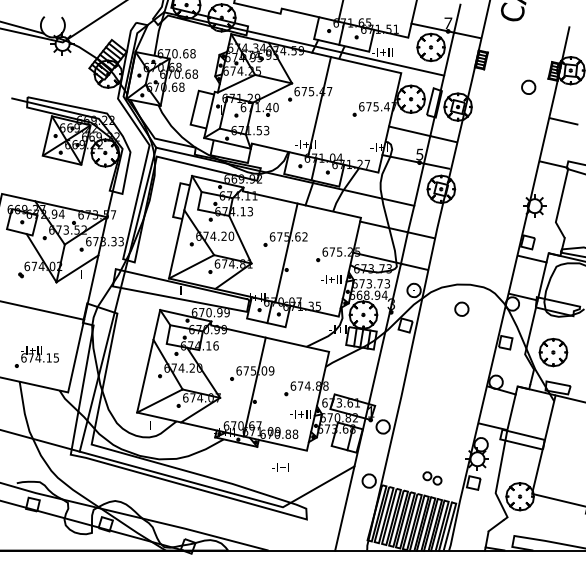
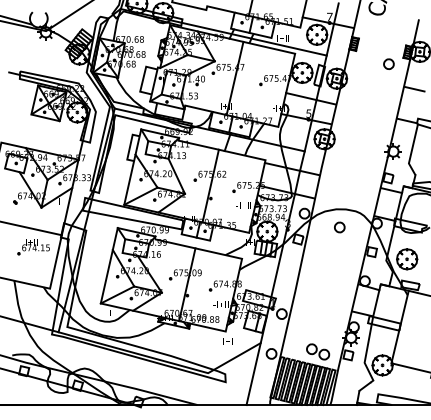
part: (36, 356) -> (33, 246), moved
text: (280, 467) -> (226, 341), moved
part: (432, 478) -> (318, 352), size x1.67

